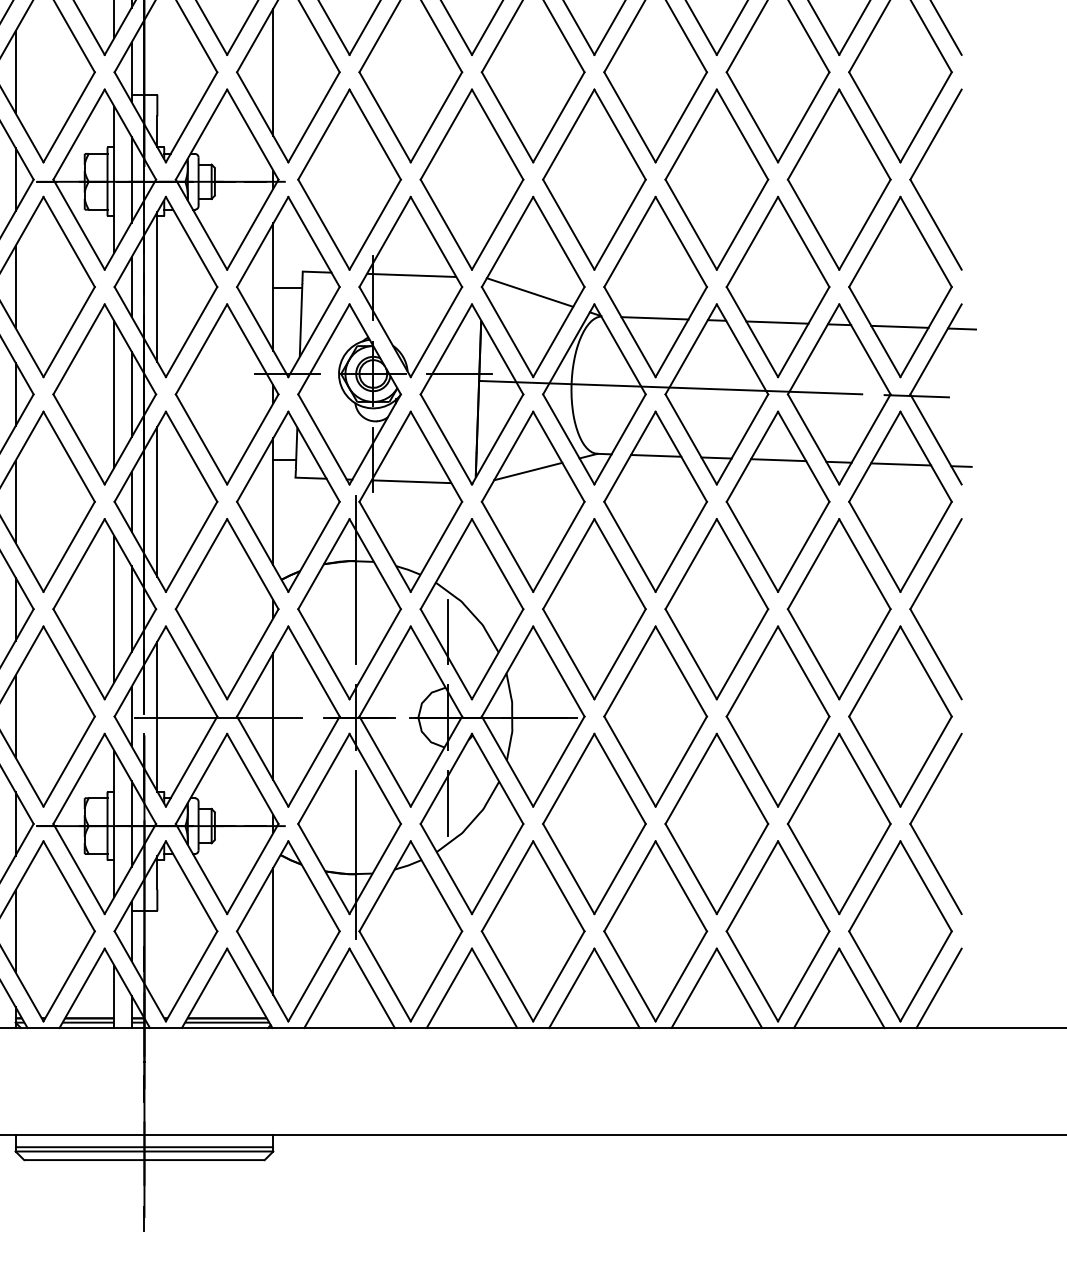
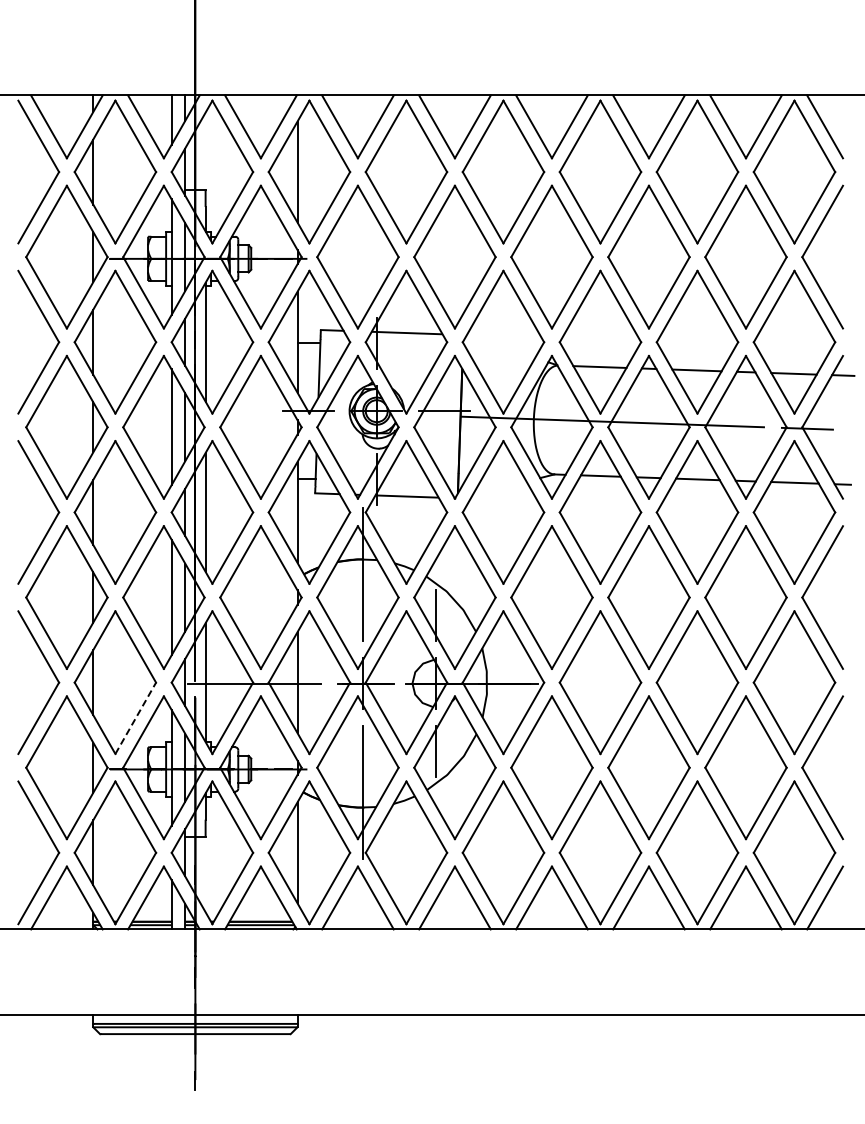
line: (529, 292) -> (500, 346), removed
line: (528, 471) -> (499, 488), removed
line: (68, 760) -> (135, 717), solid -> dashed

